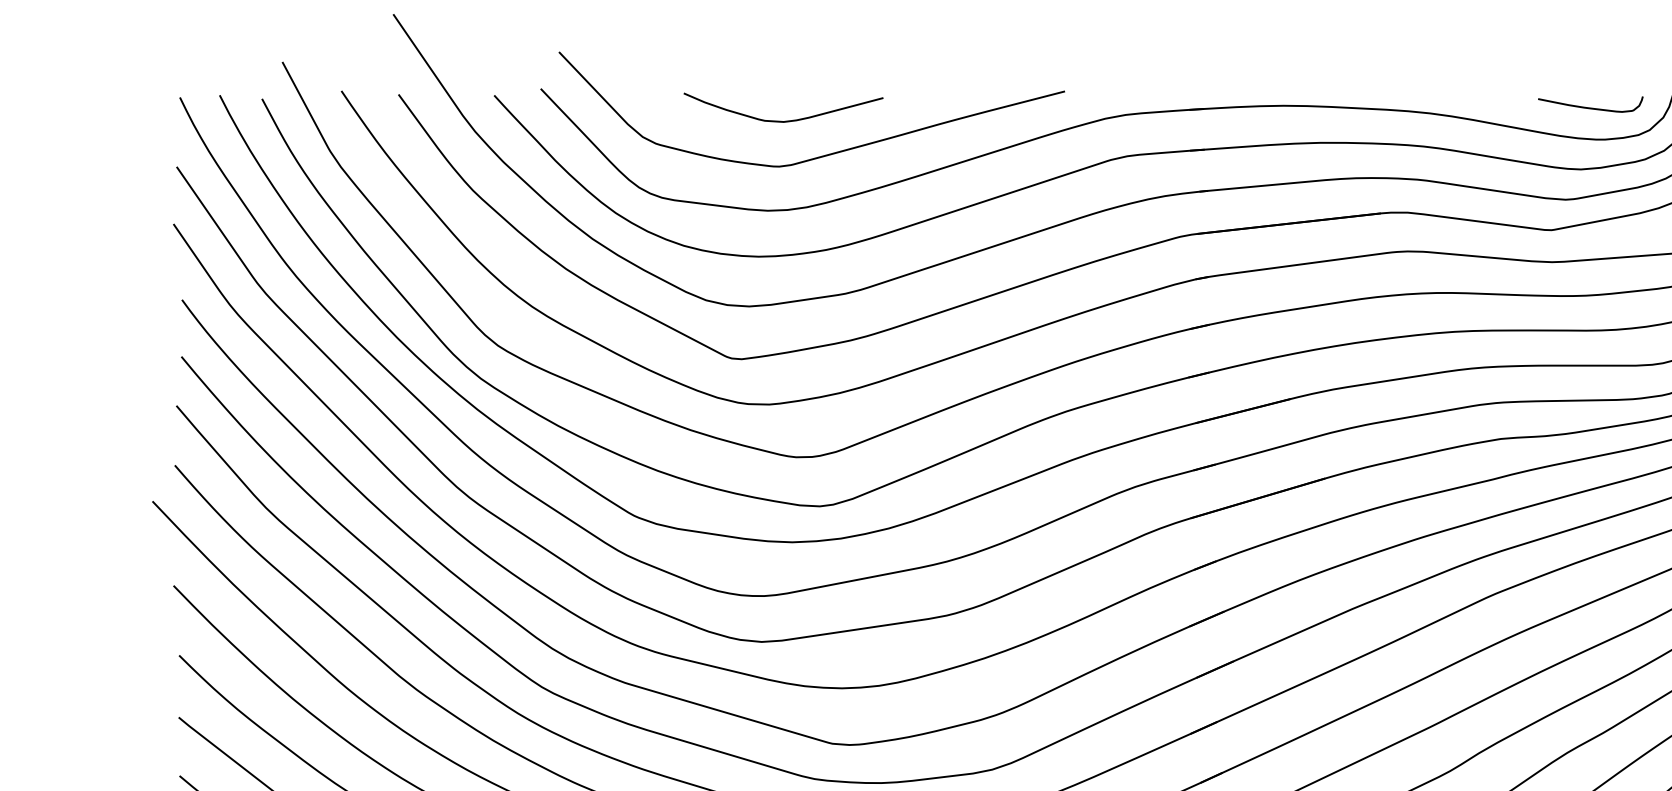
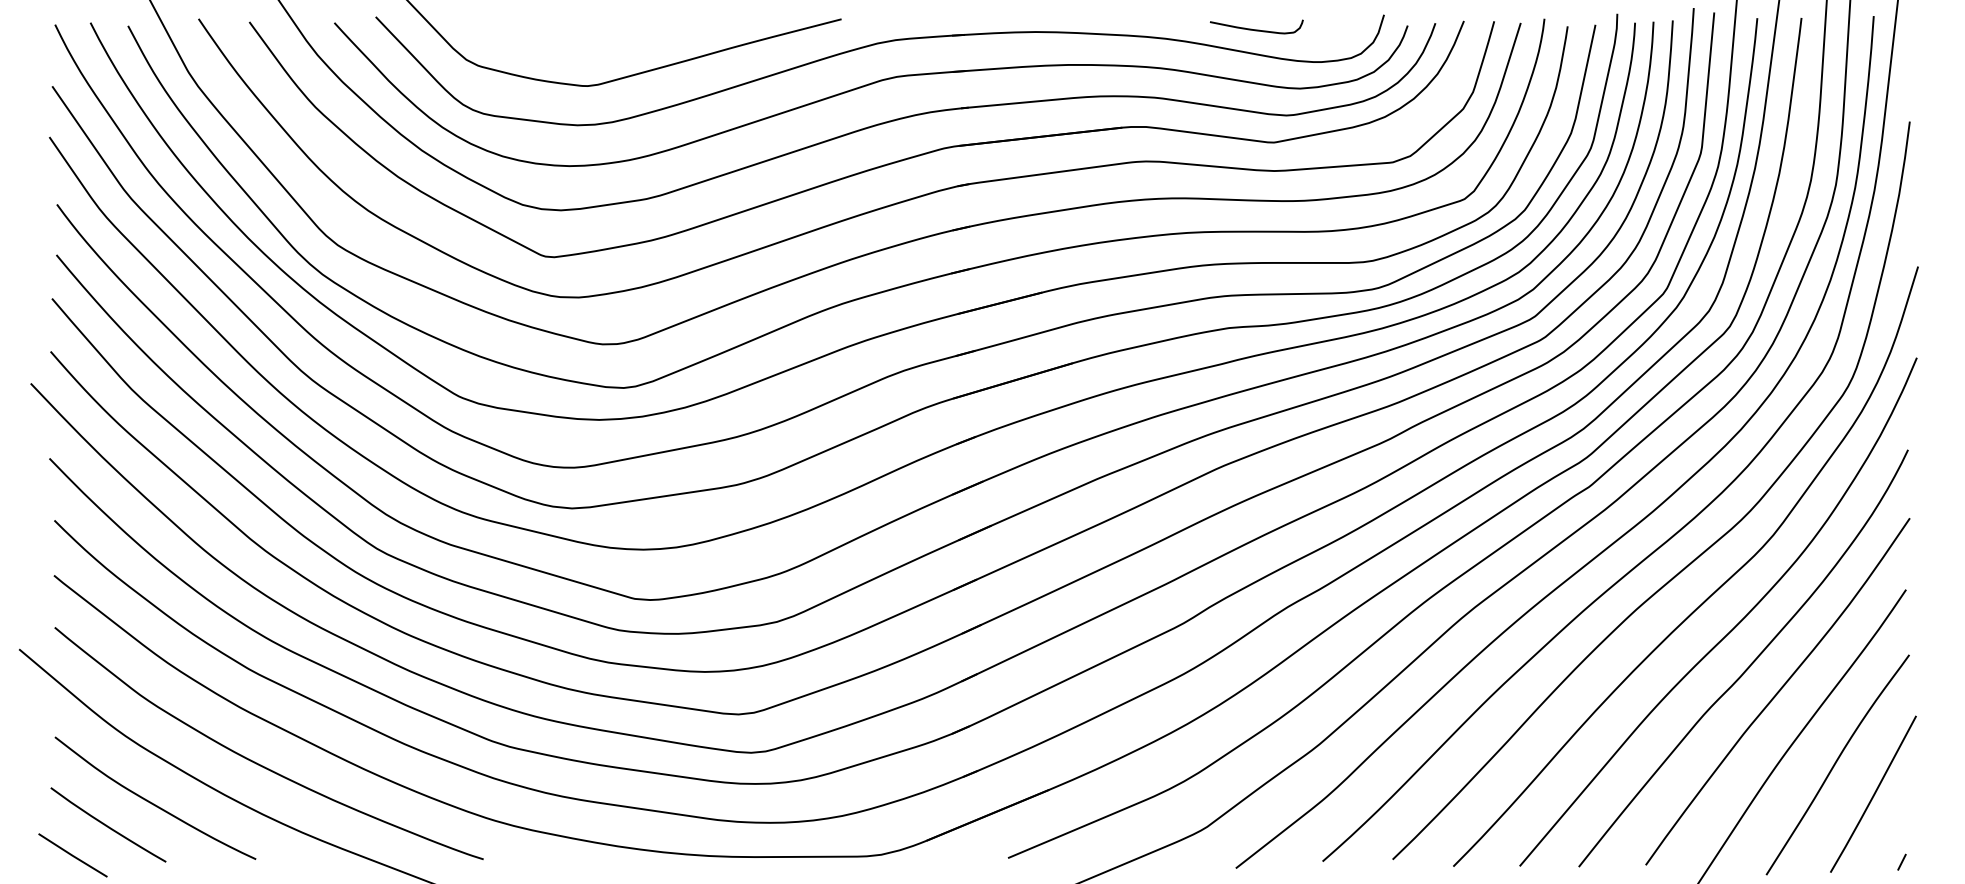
curve: (1590, 107) -> (1256, 29), moved
curve: (783, 120) -> (591, 45), removed

